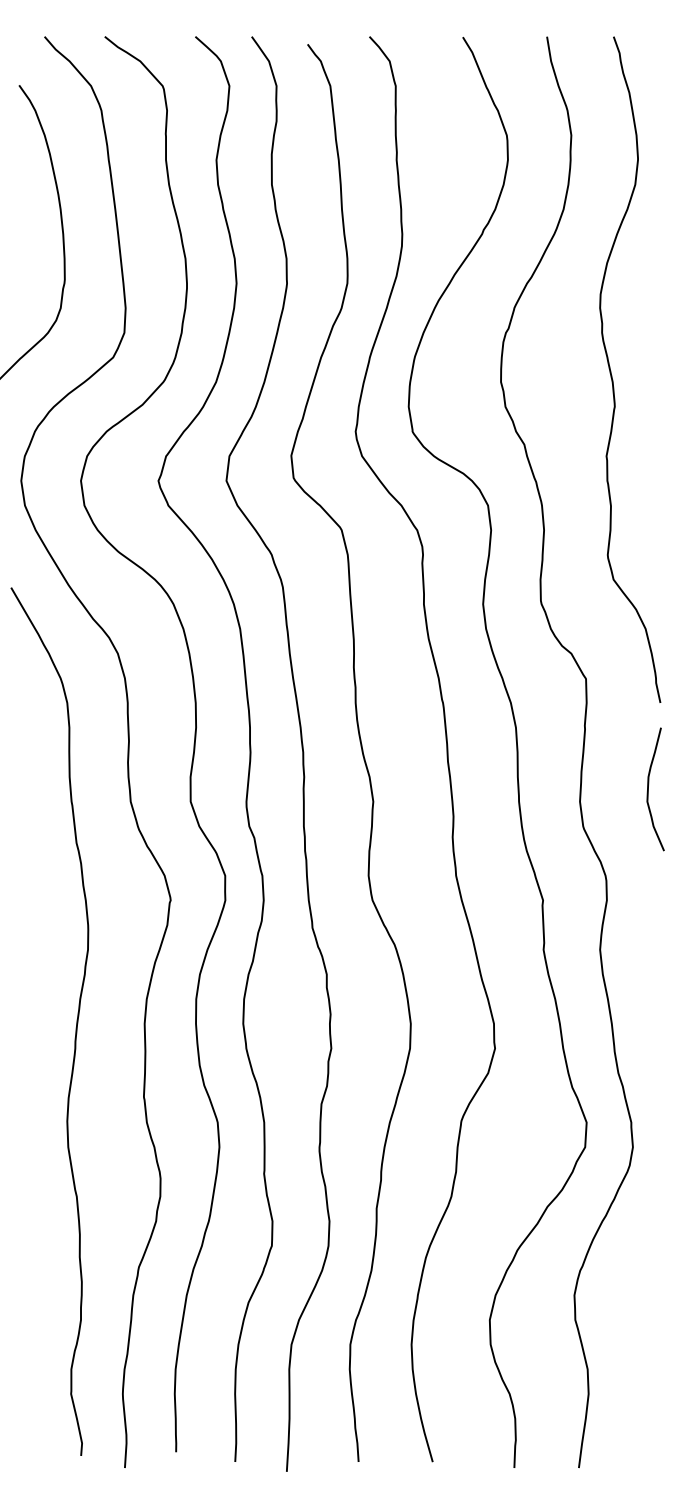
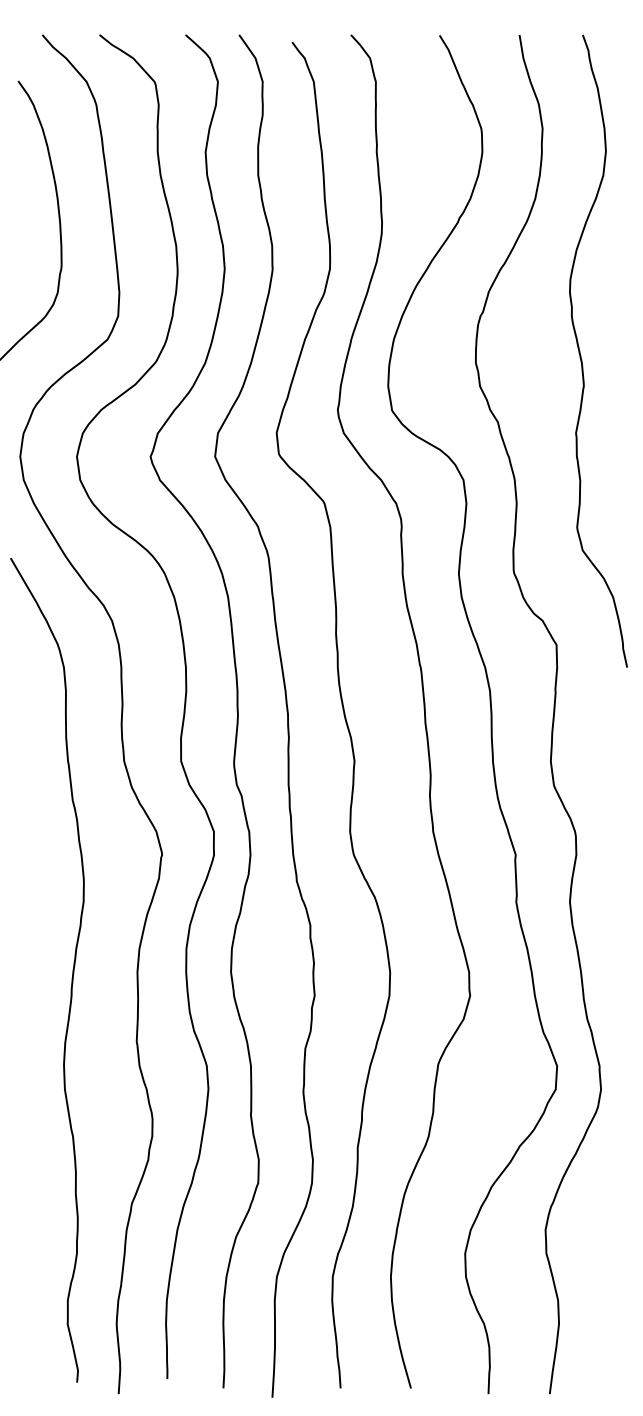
curve: (649, 789) -> (616, 749), removed

